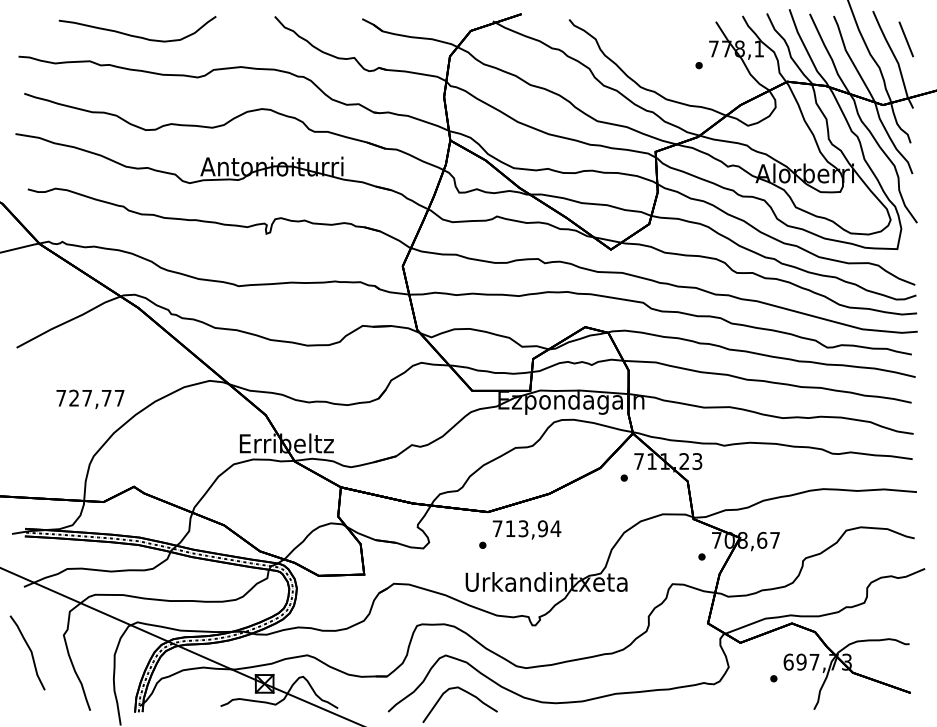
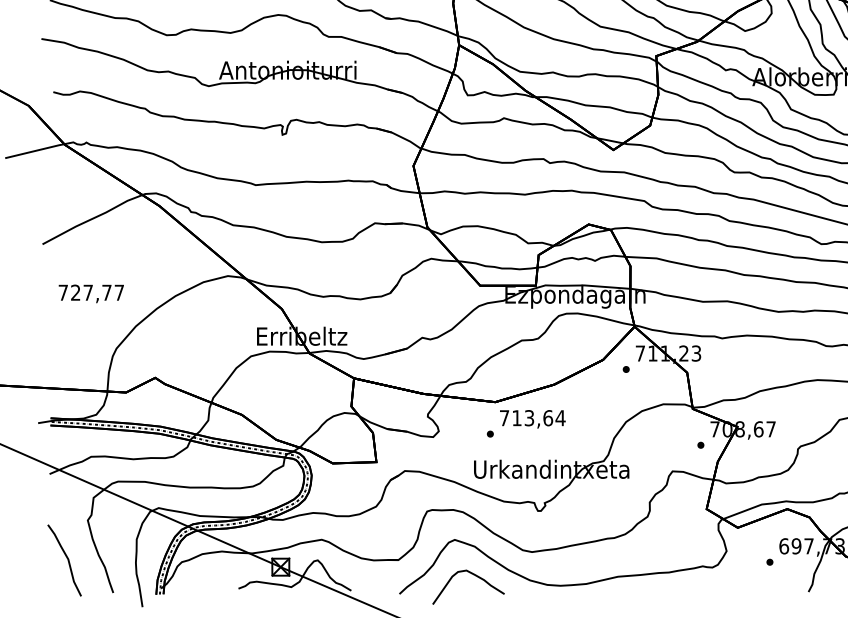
text: (90, 398) -> (91, 293), moved
text: (542, 528) -> (547, 417), 713,94 -> 713,64
curve: (29, 650) -> (66, 558), moved

